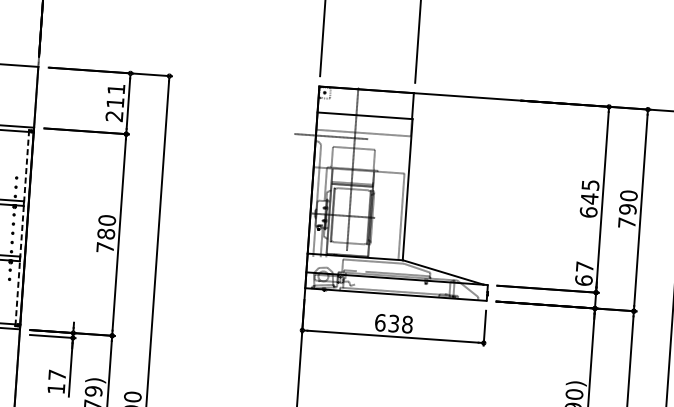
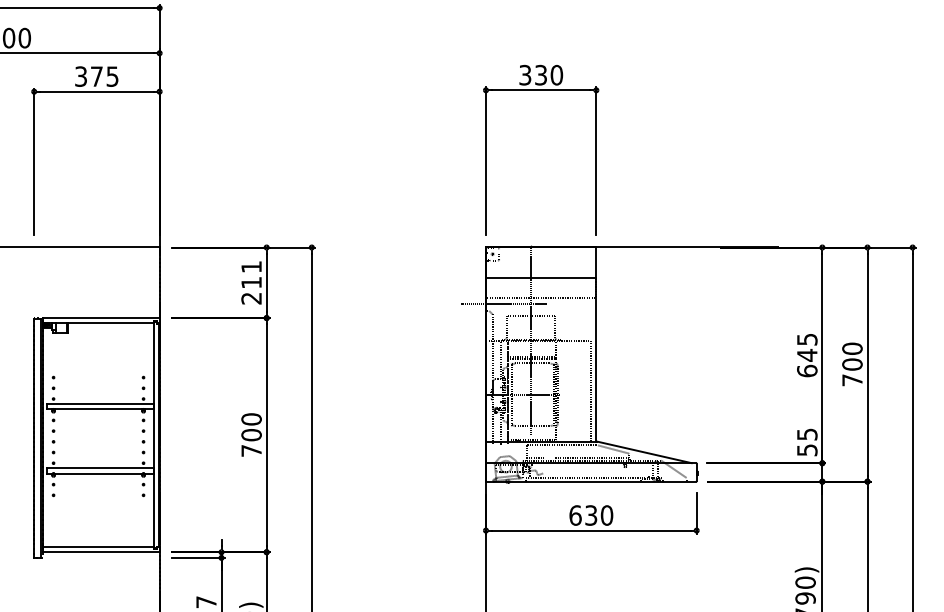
text: (628, 209) -> (852, 364), 790 -> 700
line: (22, 227) -> (154, 434), dashed -> solid
text: (106, 234) -> (251, 435), 780 -> 700
text: (584, 273) -> (807, 442), 67 -> 55
text: (407, 324) -> (606, 515), 638 -> 630

